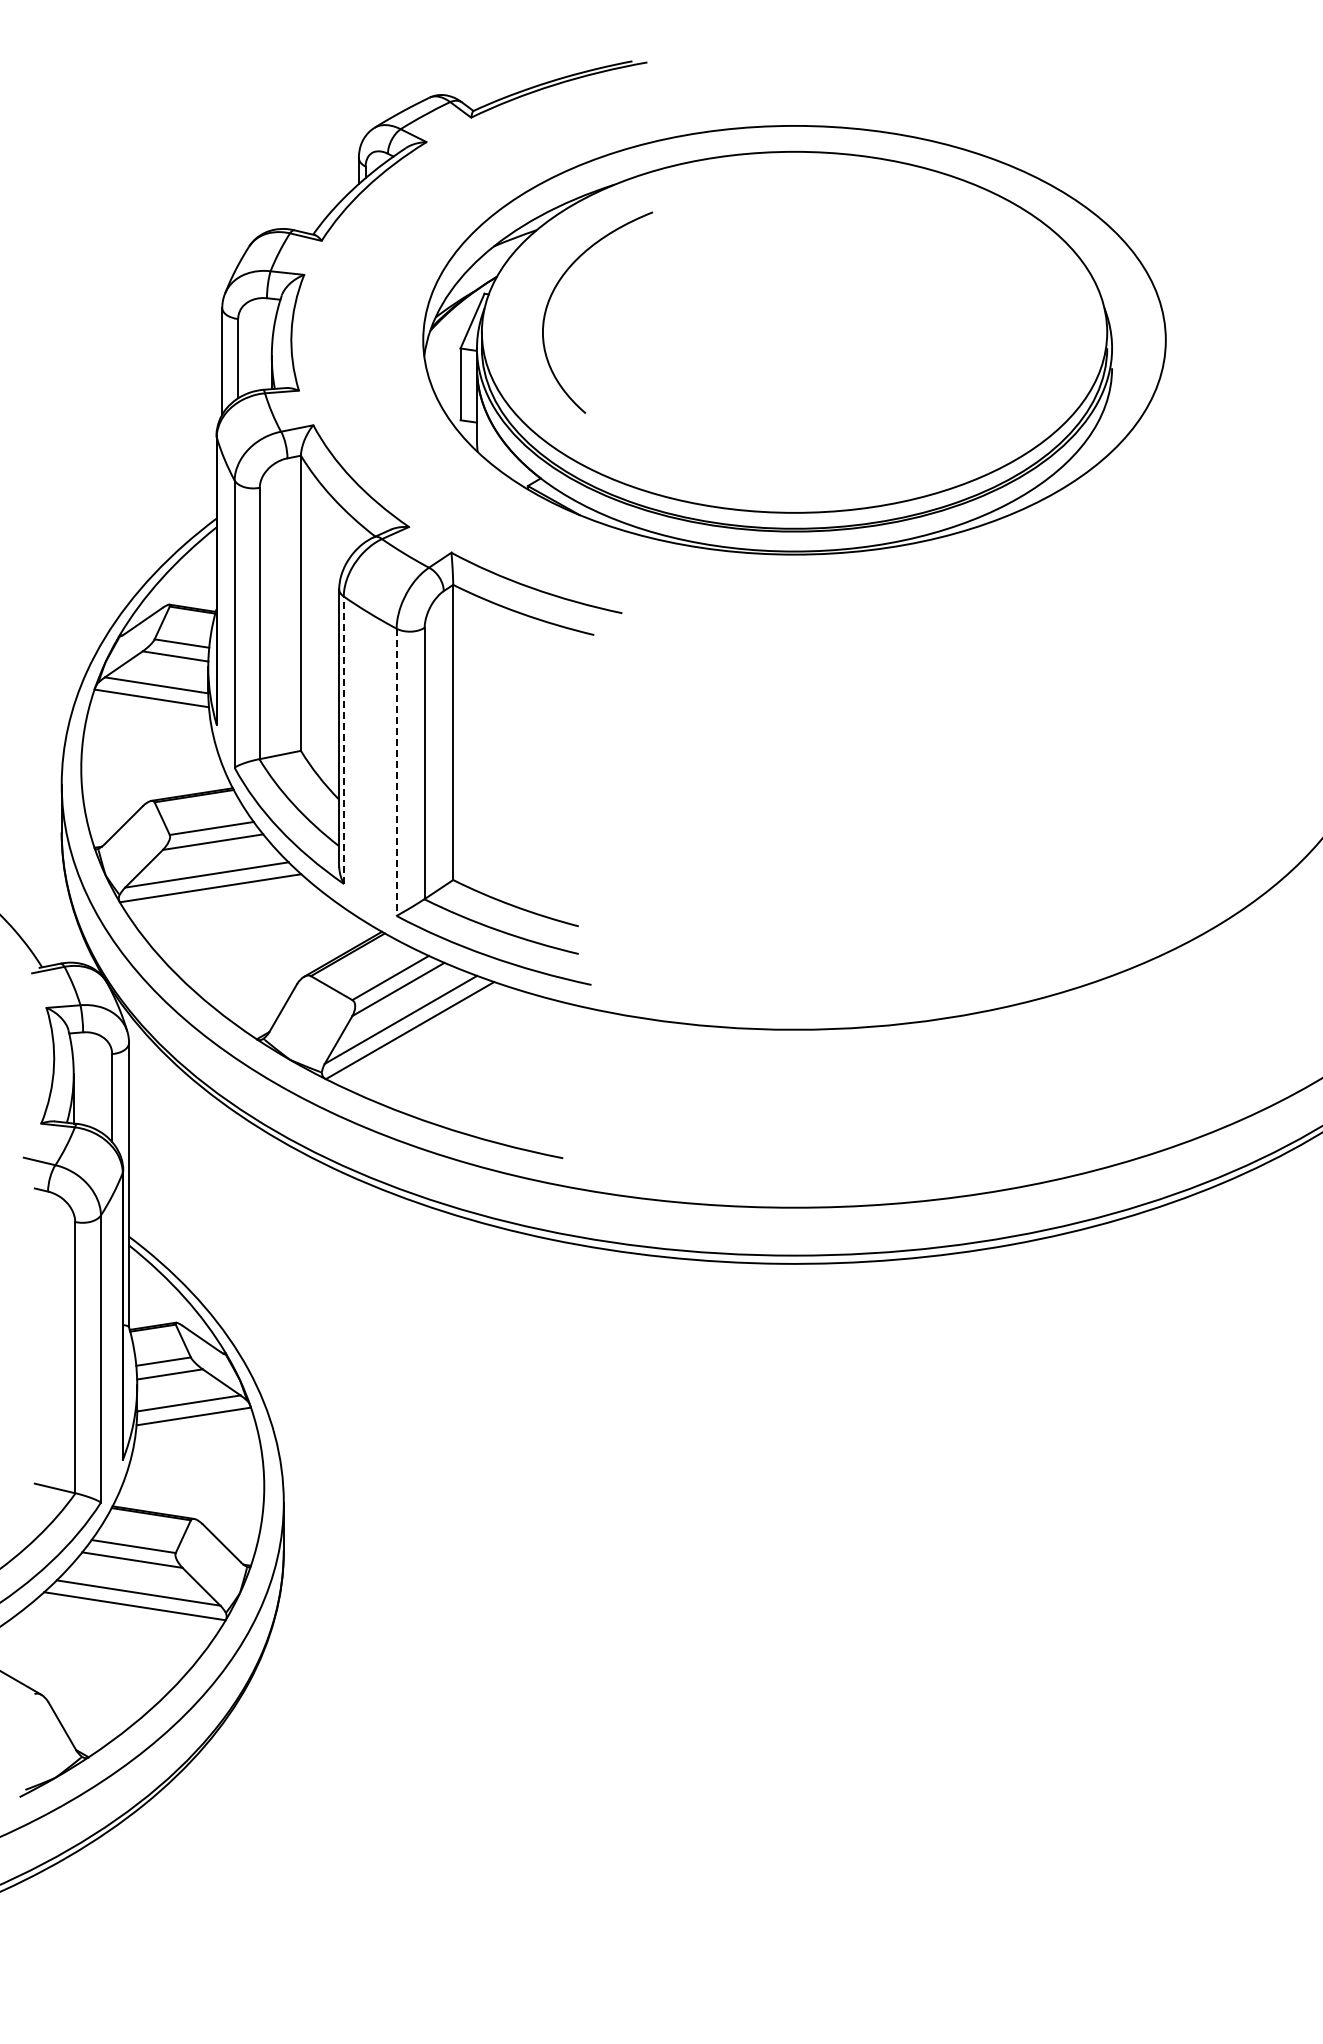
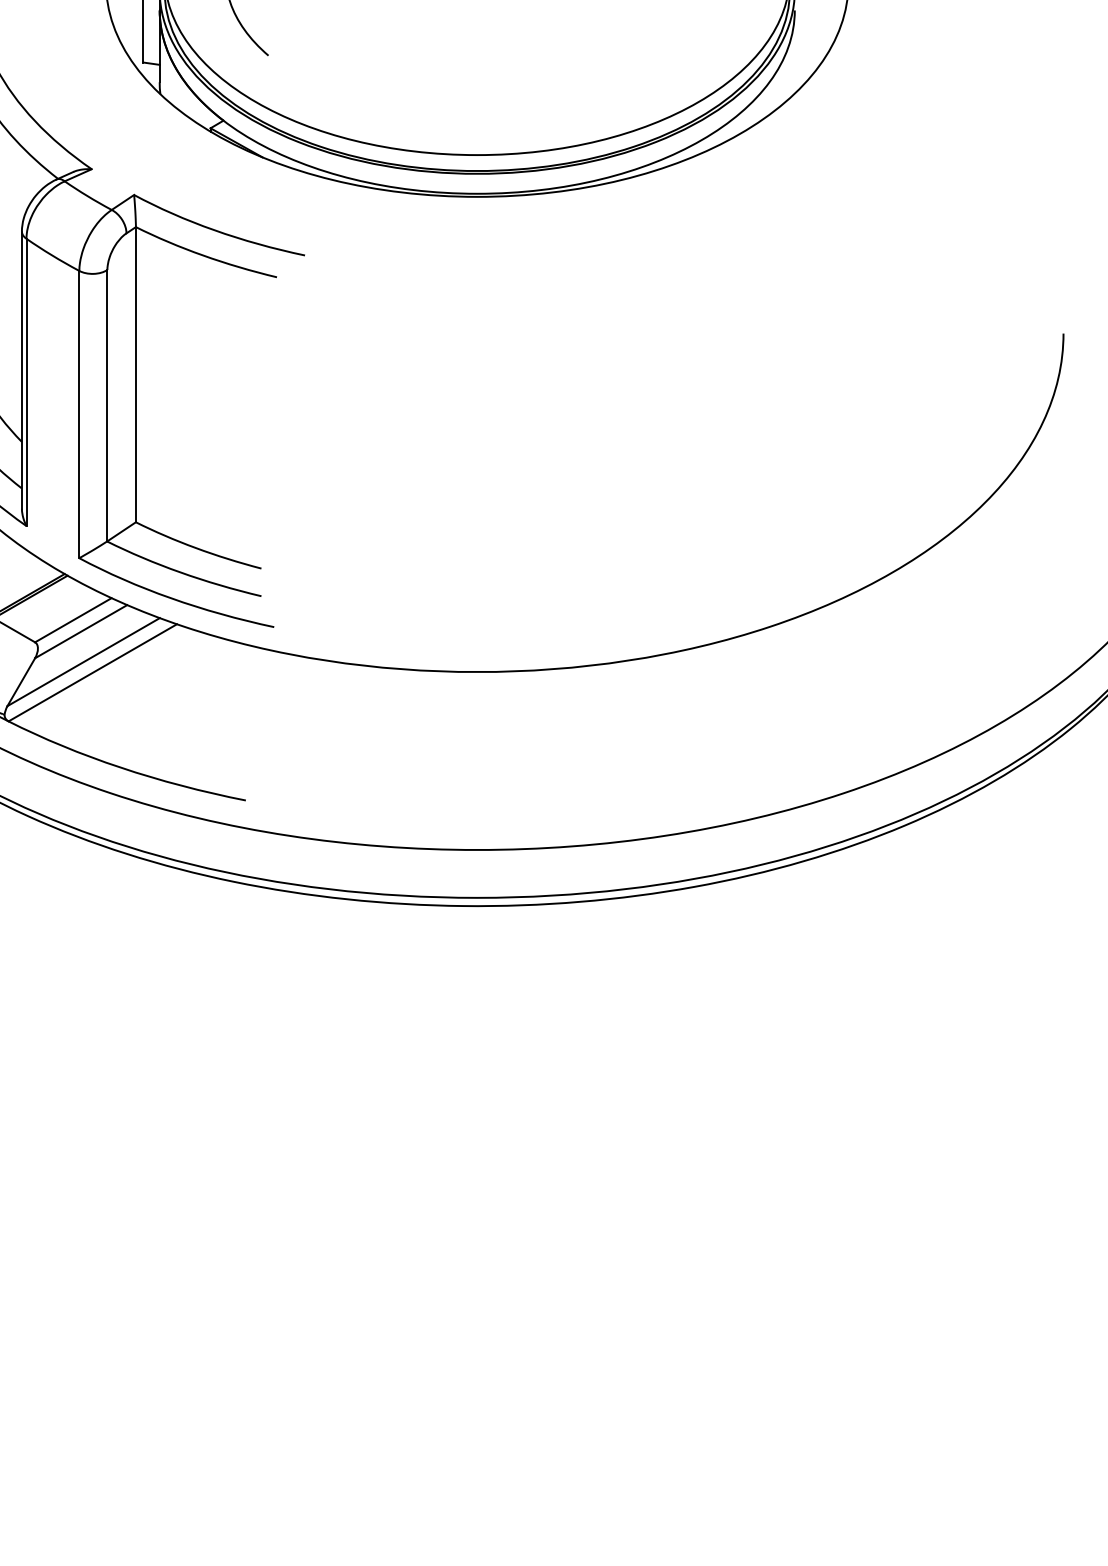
line: (343, 740) -> (26, 382), dashed -> solid
line: (396, 772) -> (79, 414), dashed -> solid

